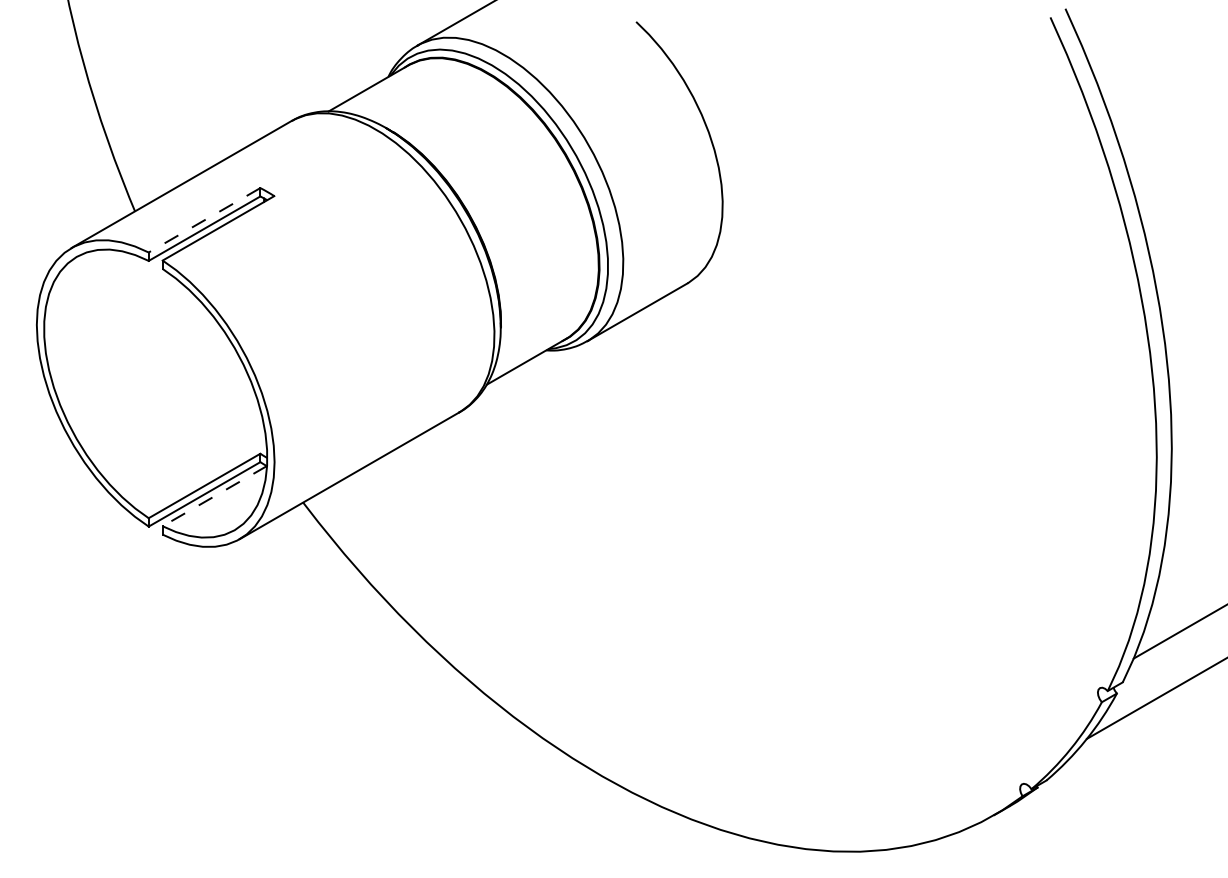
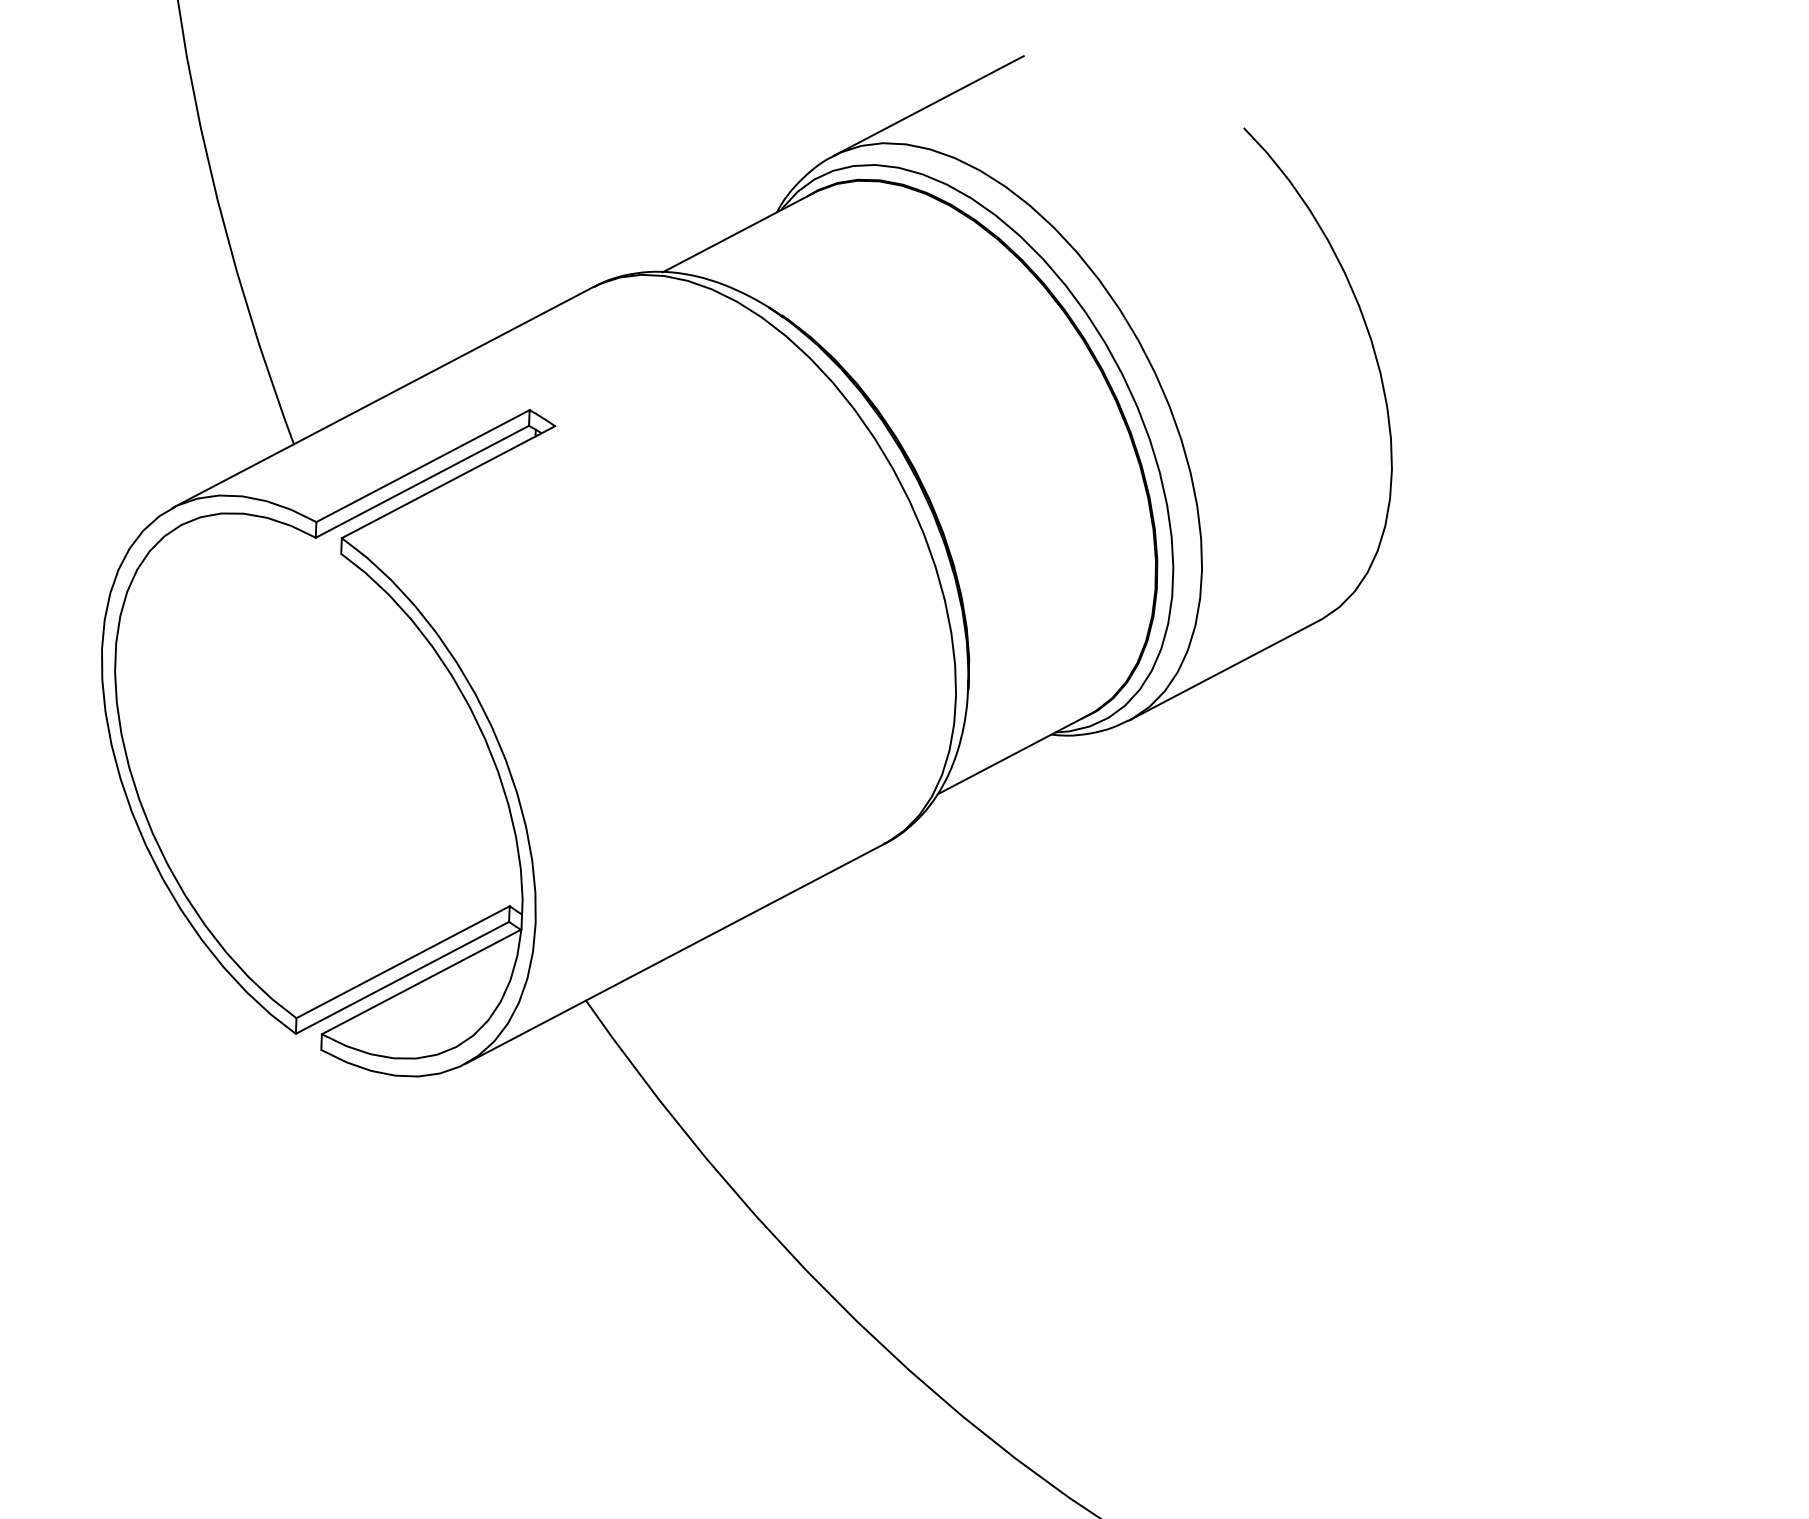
line: (204, 220) -> (422, 466), dashed -> solid
line: (214, 496) -> (420, 982), dashed -> solid

